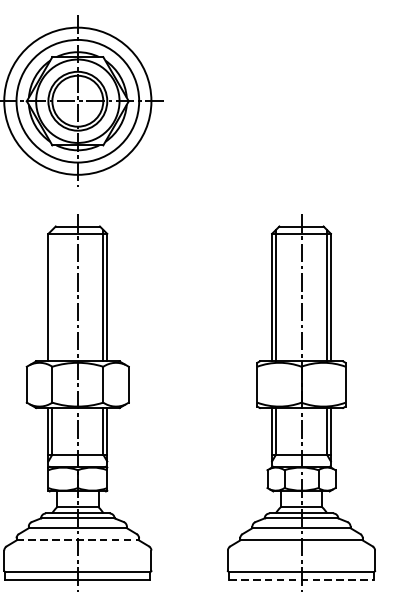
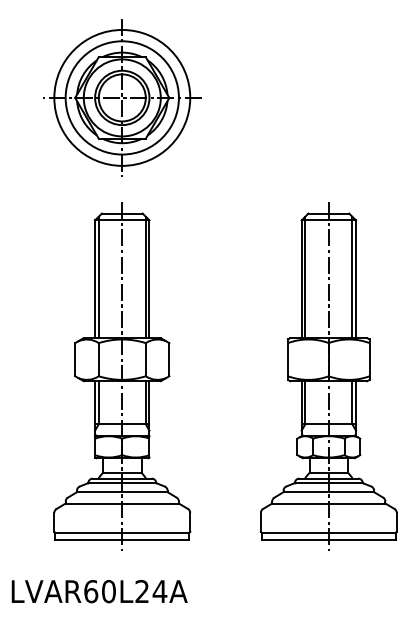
line: (52, 295) -> (98, 277), added
line: (78, 540) -> (122, 503), dashed -> solid
line: (301, 579) -> (328, 539), dashed -> solid

